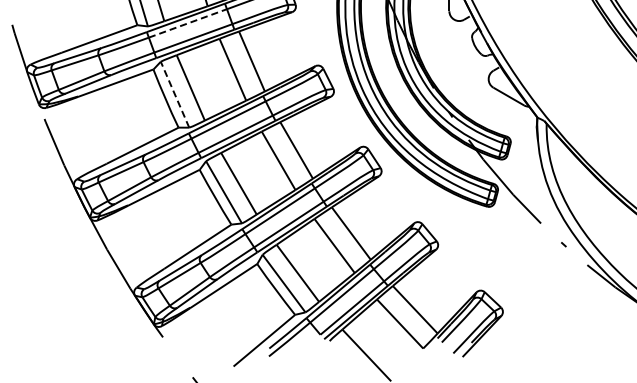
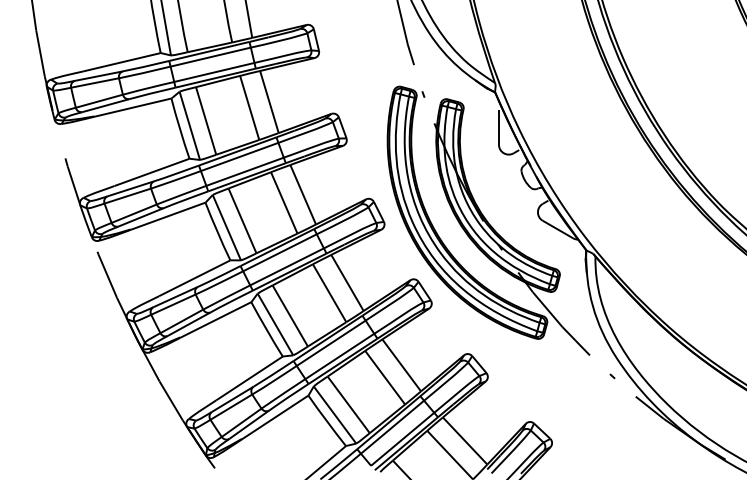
line: (188, 22) -> (240, 156), dashed -> solid
line: (174, 94) -> (226, 227), dashed -> solid

